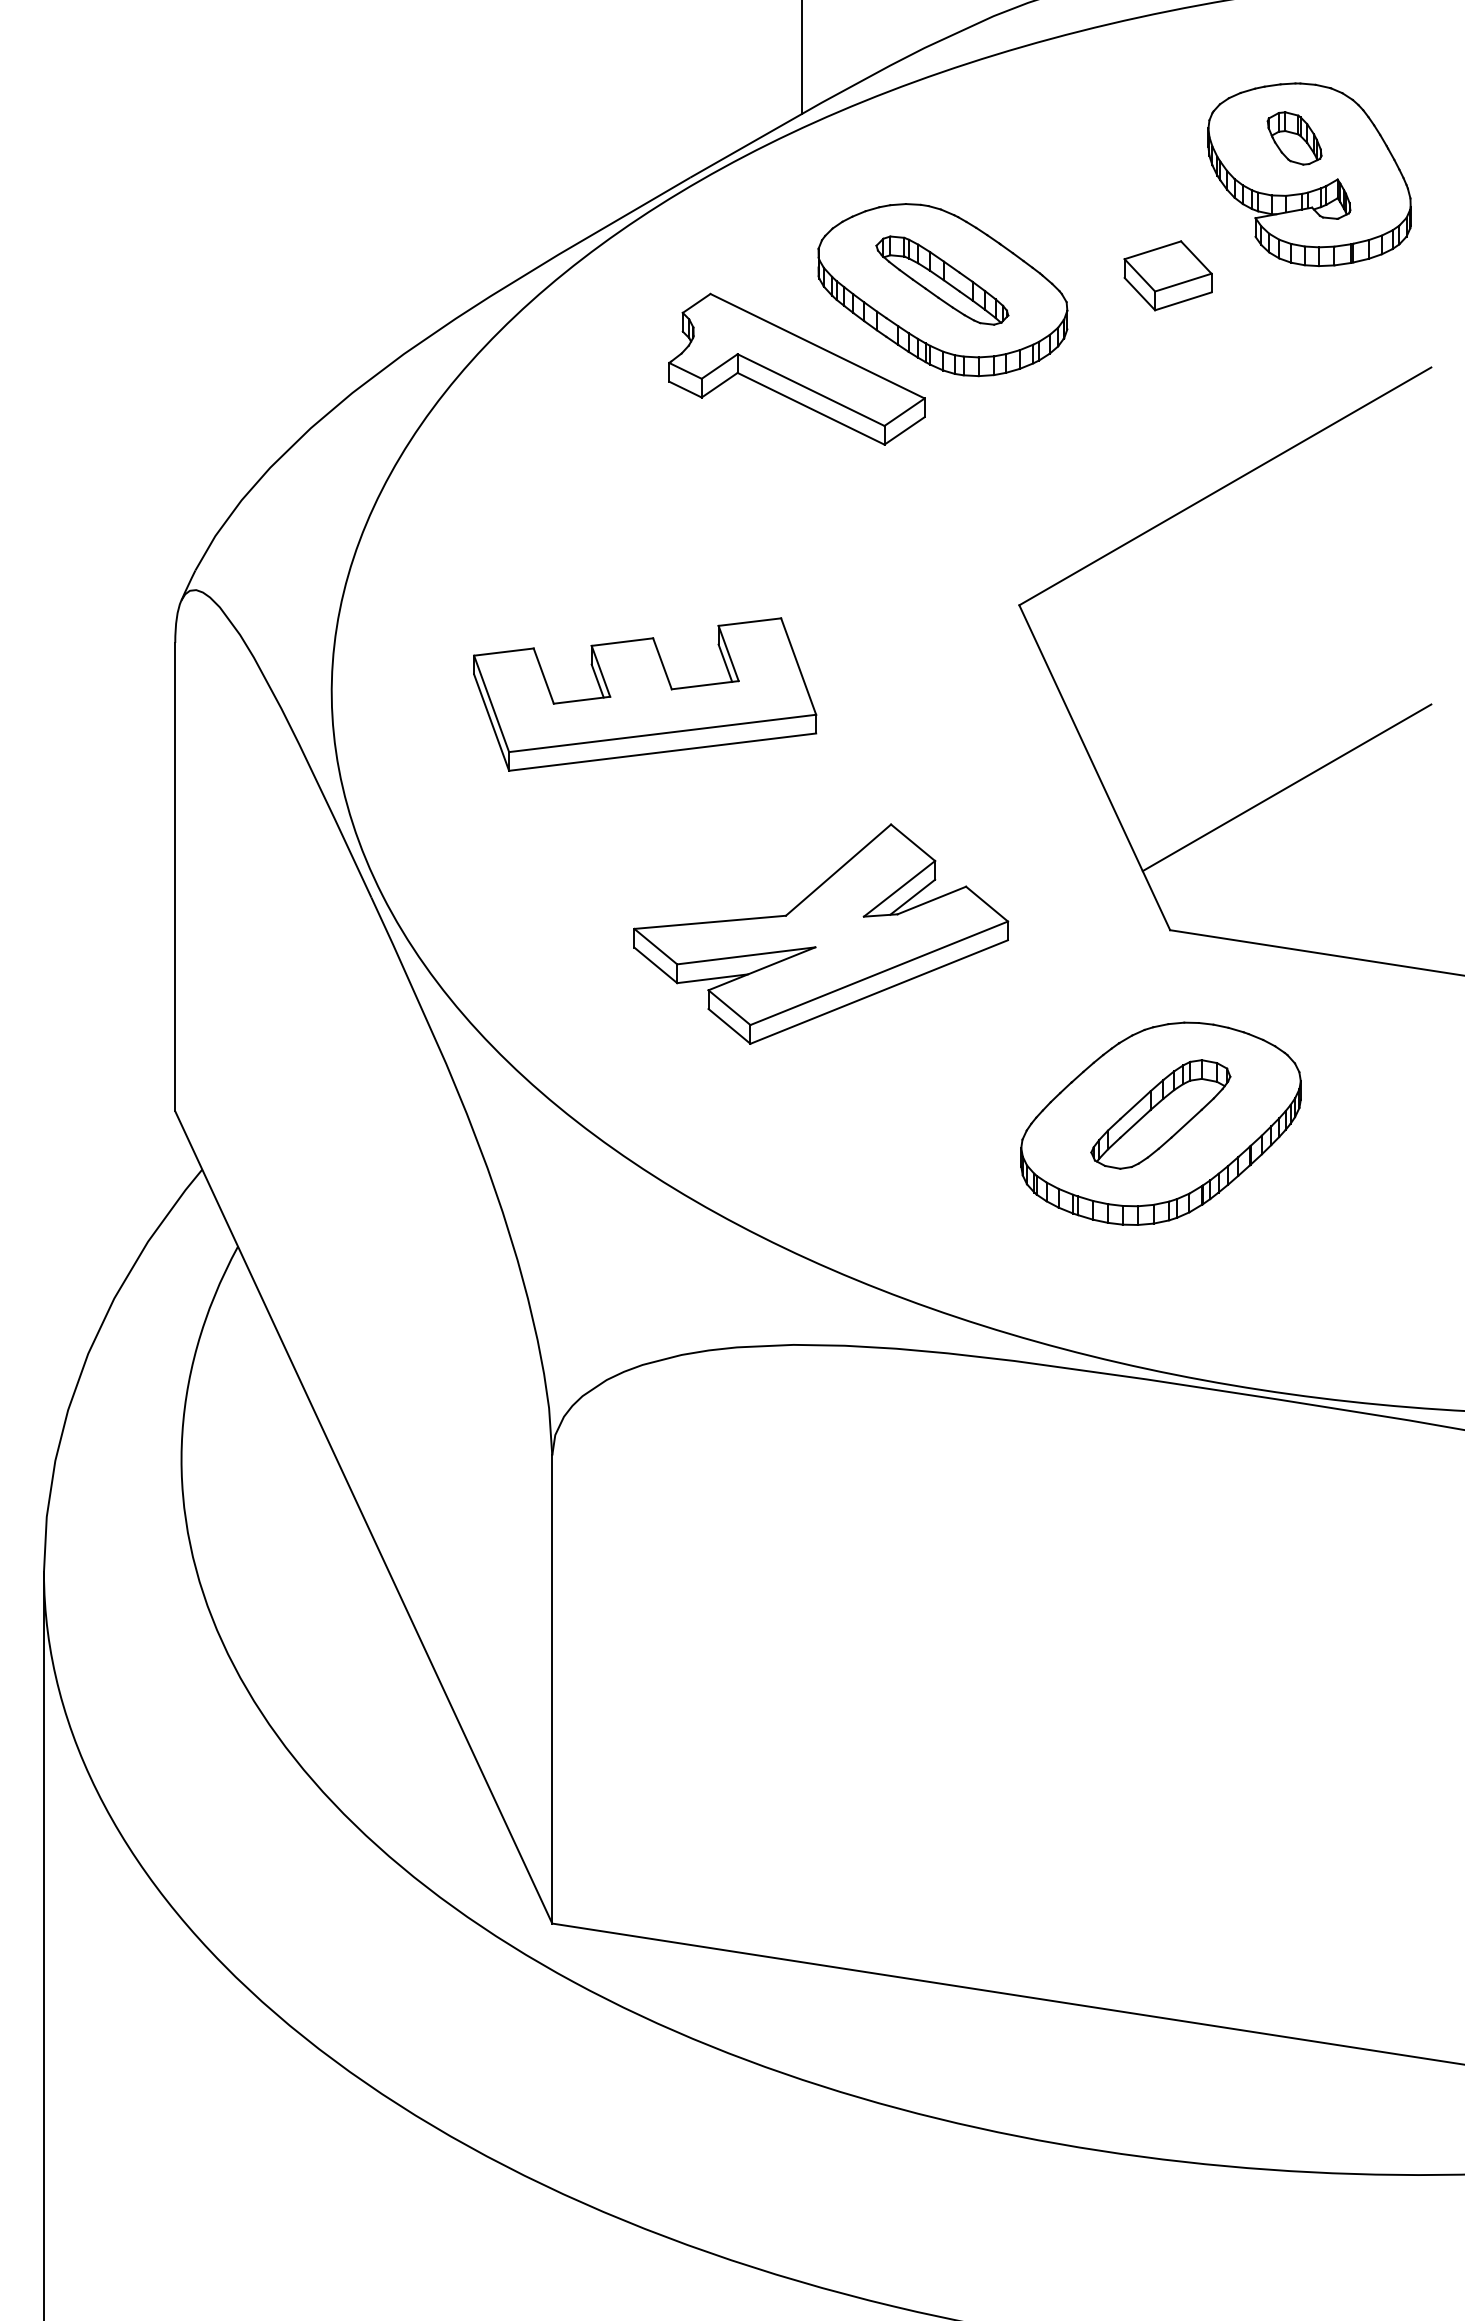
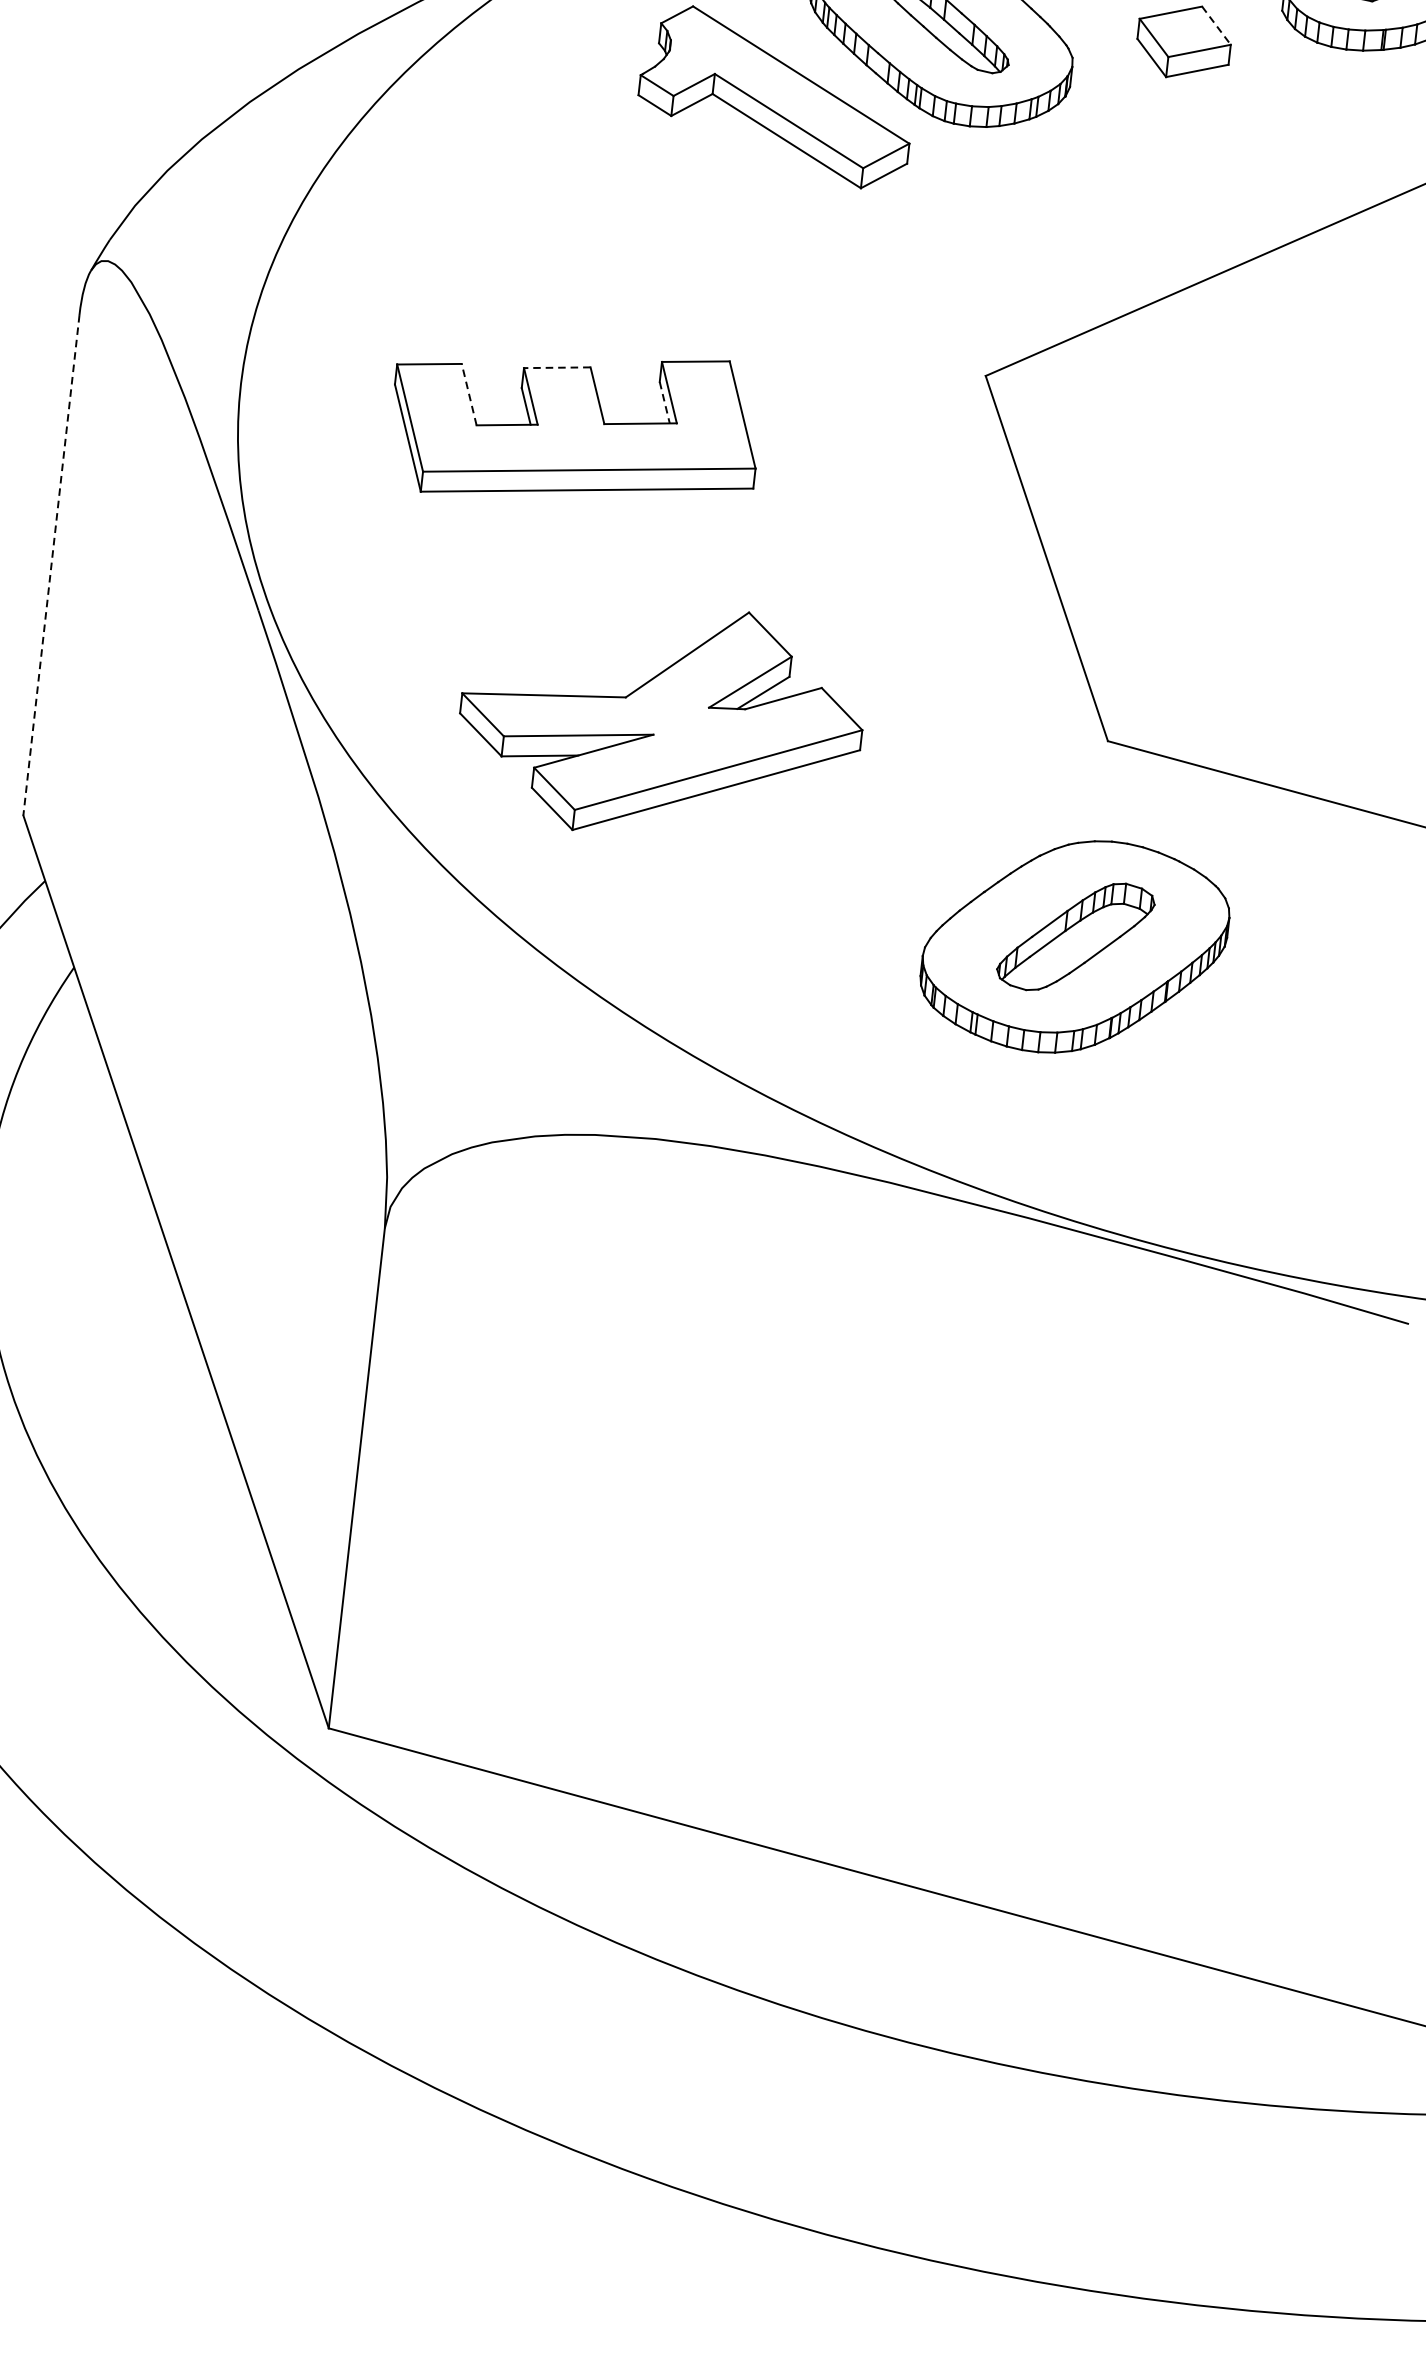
line: (1196, 257) -> (1216, 25), solid -> dashed
line: (622, 642) -> (557, 368), solid -> dashed
line: (725, 663) -> (664, 402), solid -> dashed
line: (543, 675) -> (468, 393), solid -> dashed
line: (1286, 787) -> (1249, 602), removed
line: (175, 877) -> (51, 565), solid -> dashed
part: (821, 933) -> (661, 720), moved

